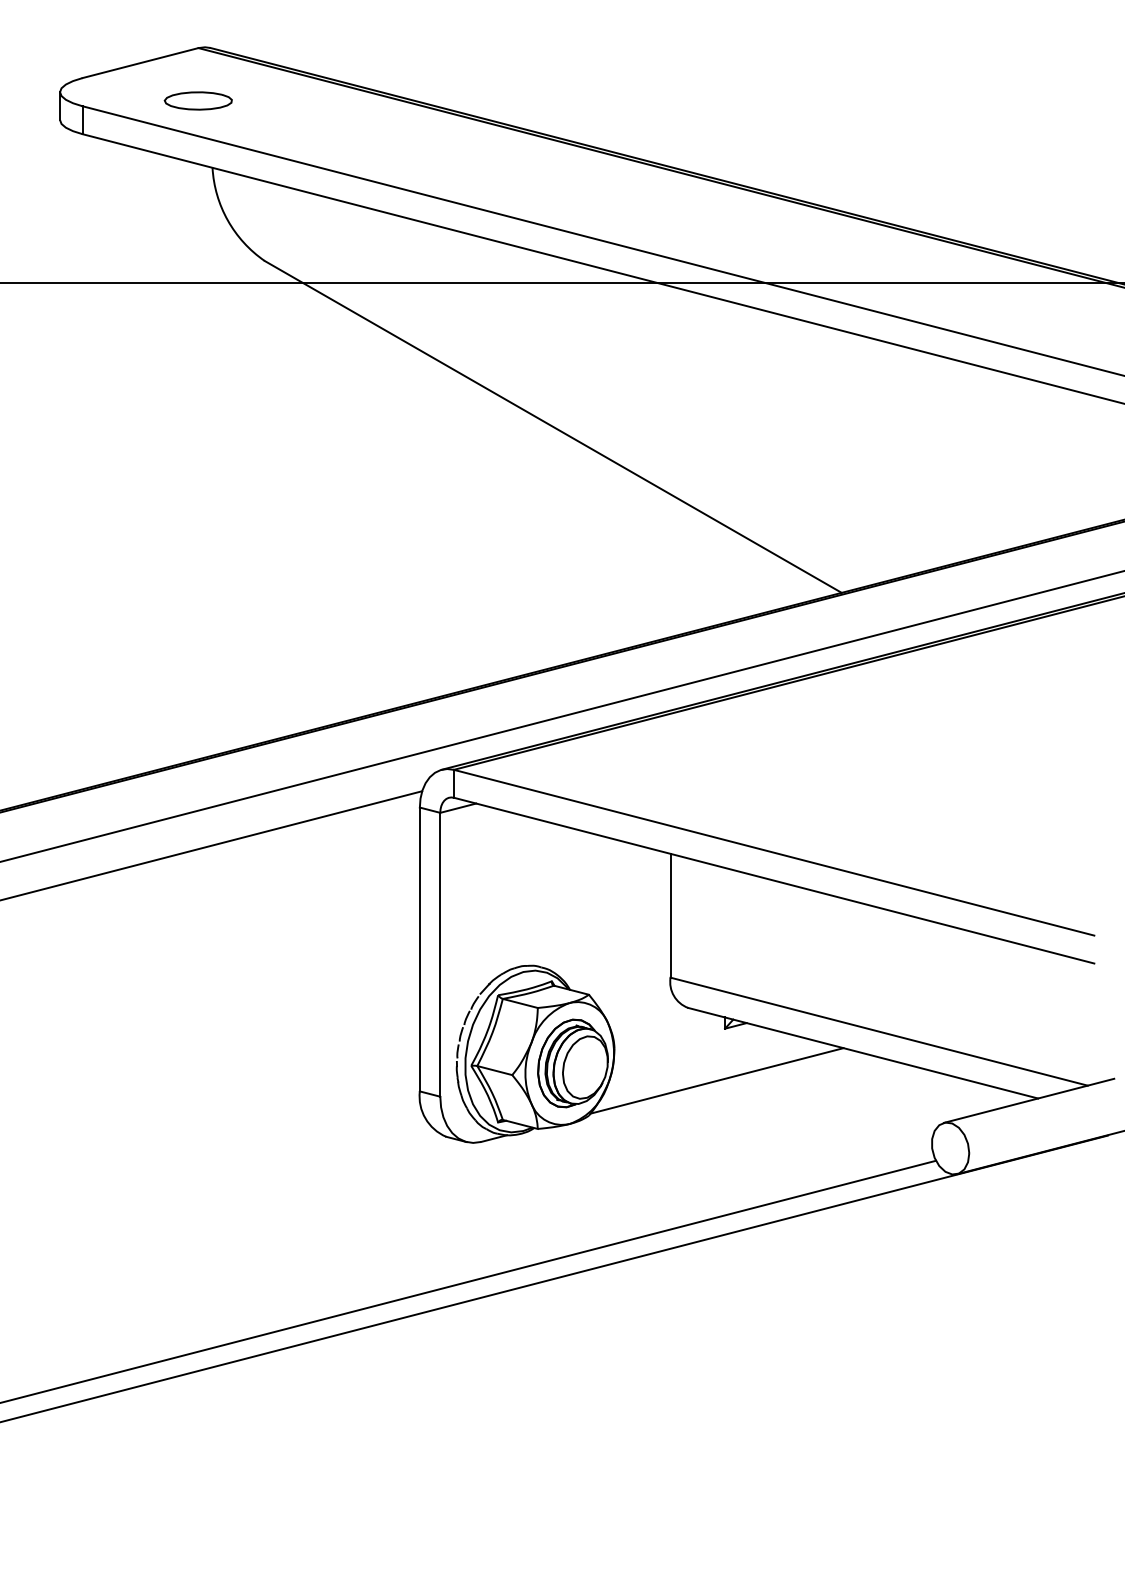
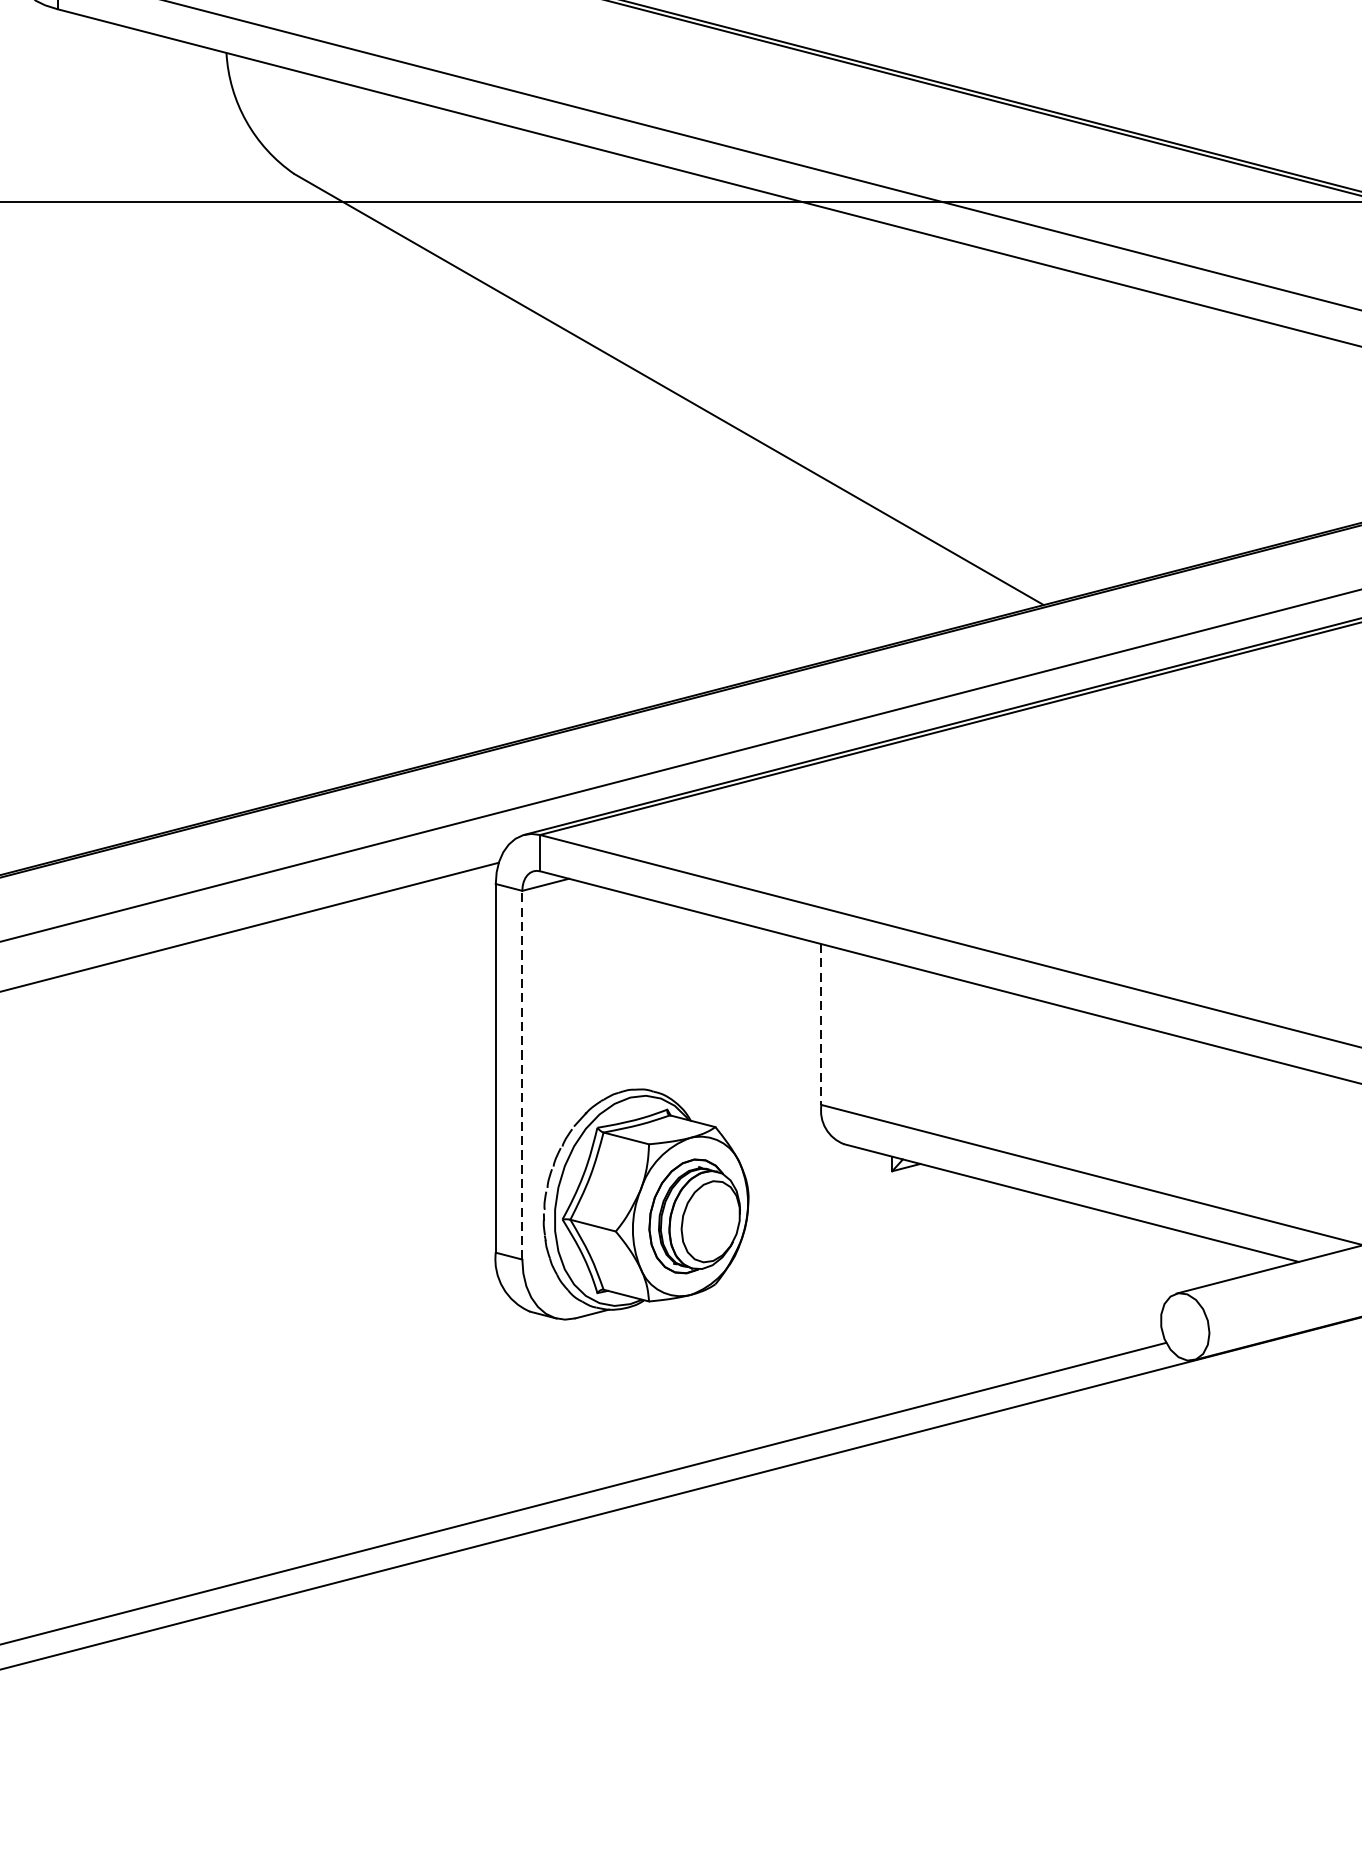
line: (670, 915) -> (821, 1024), solid -> dashed
line: (440, 954) -> (522, 1074), solid -> dashed
line: (716, 1080) -> (881, 1238), removed

